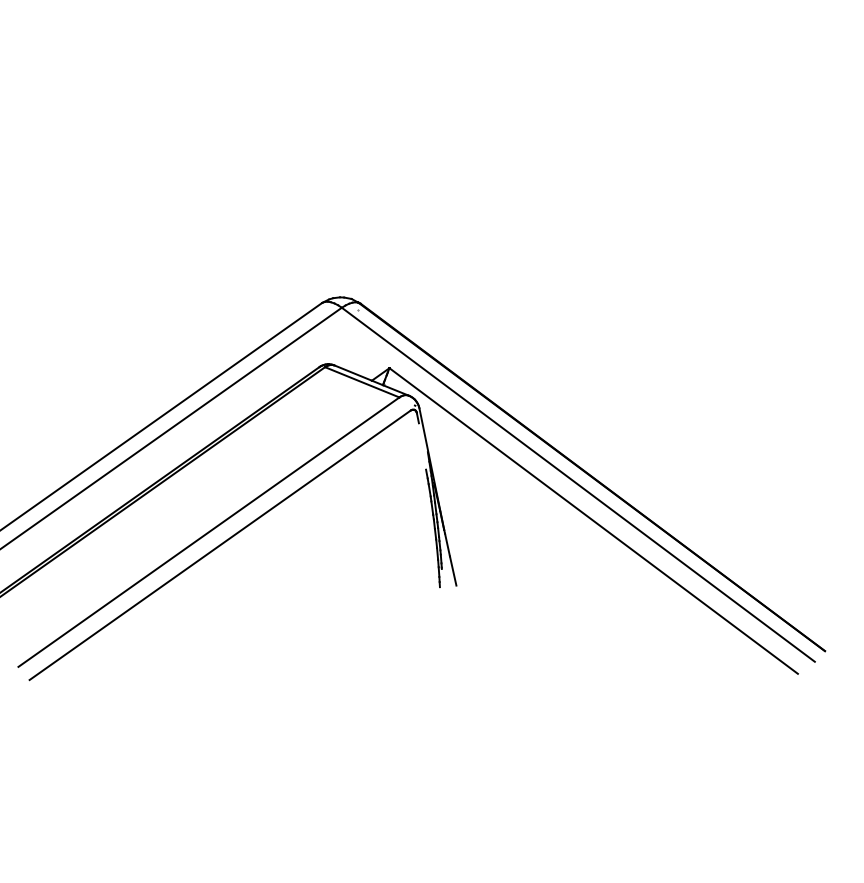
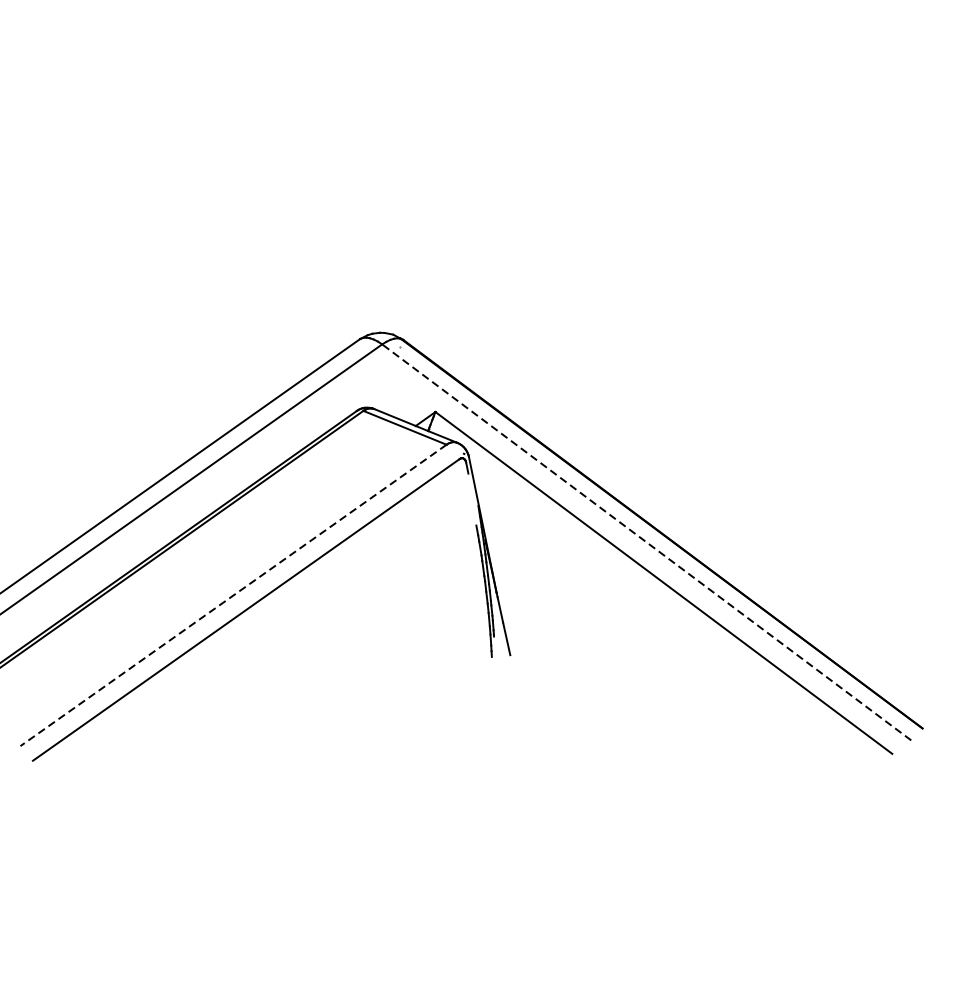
line: (577, 484) -> (645, 542), solid -> dashed
line: (208, 532) -> (233, 595), solid -> dashed

